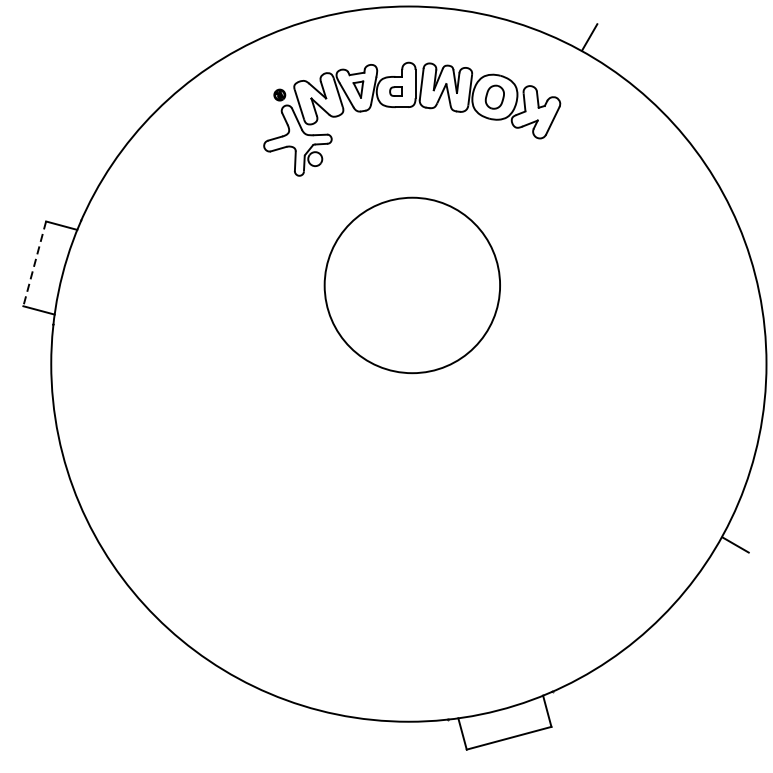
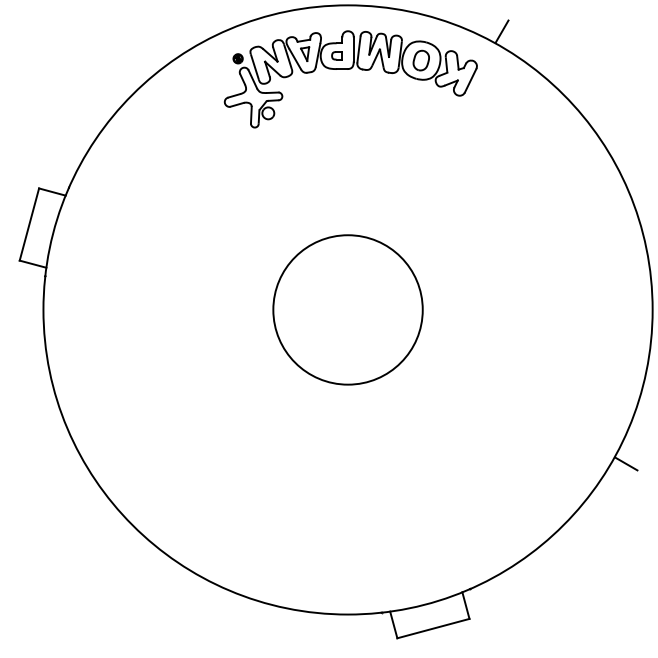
part: (411, 107) -> (350, 69), moved
line: (34, 264) -> (29, 225), dashed -> solid
circle: (411, 284) -> (347, 309), moved

